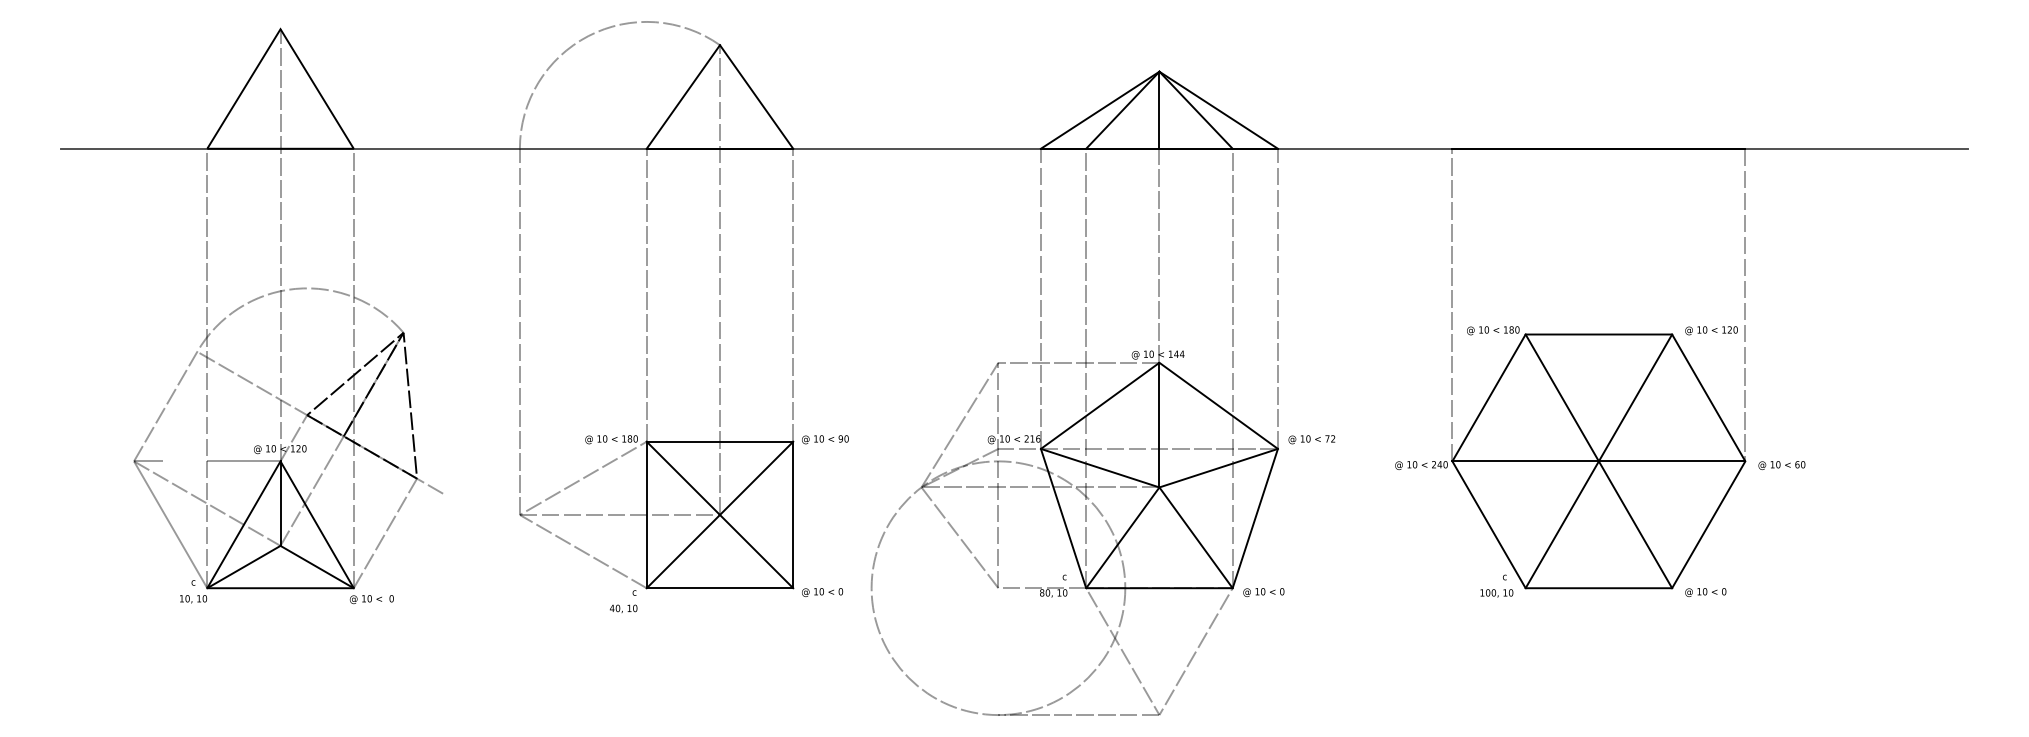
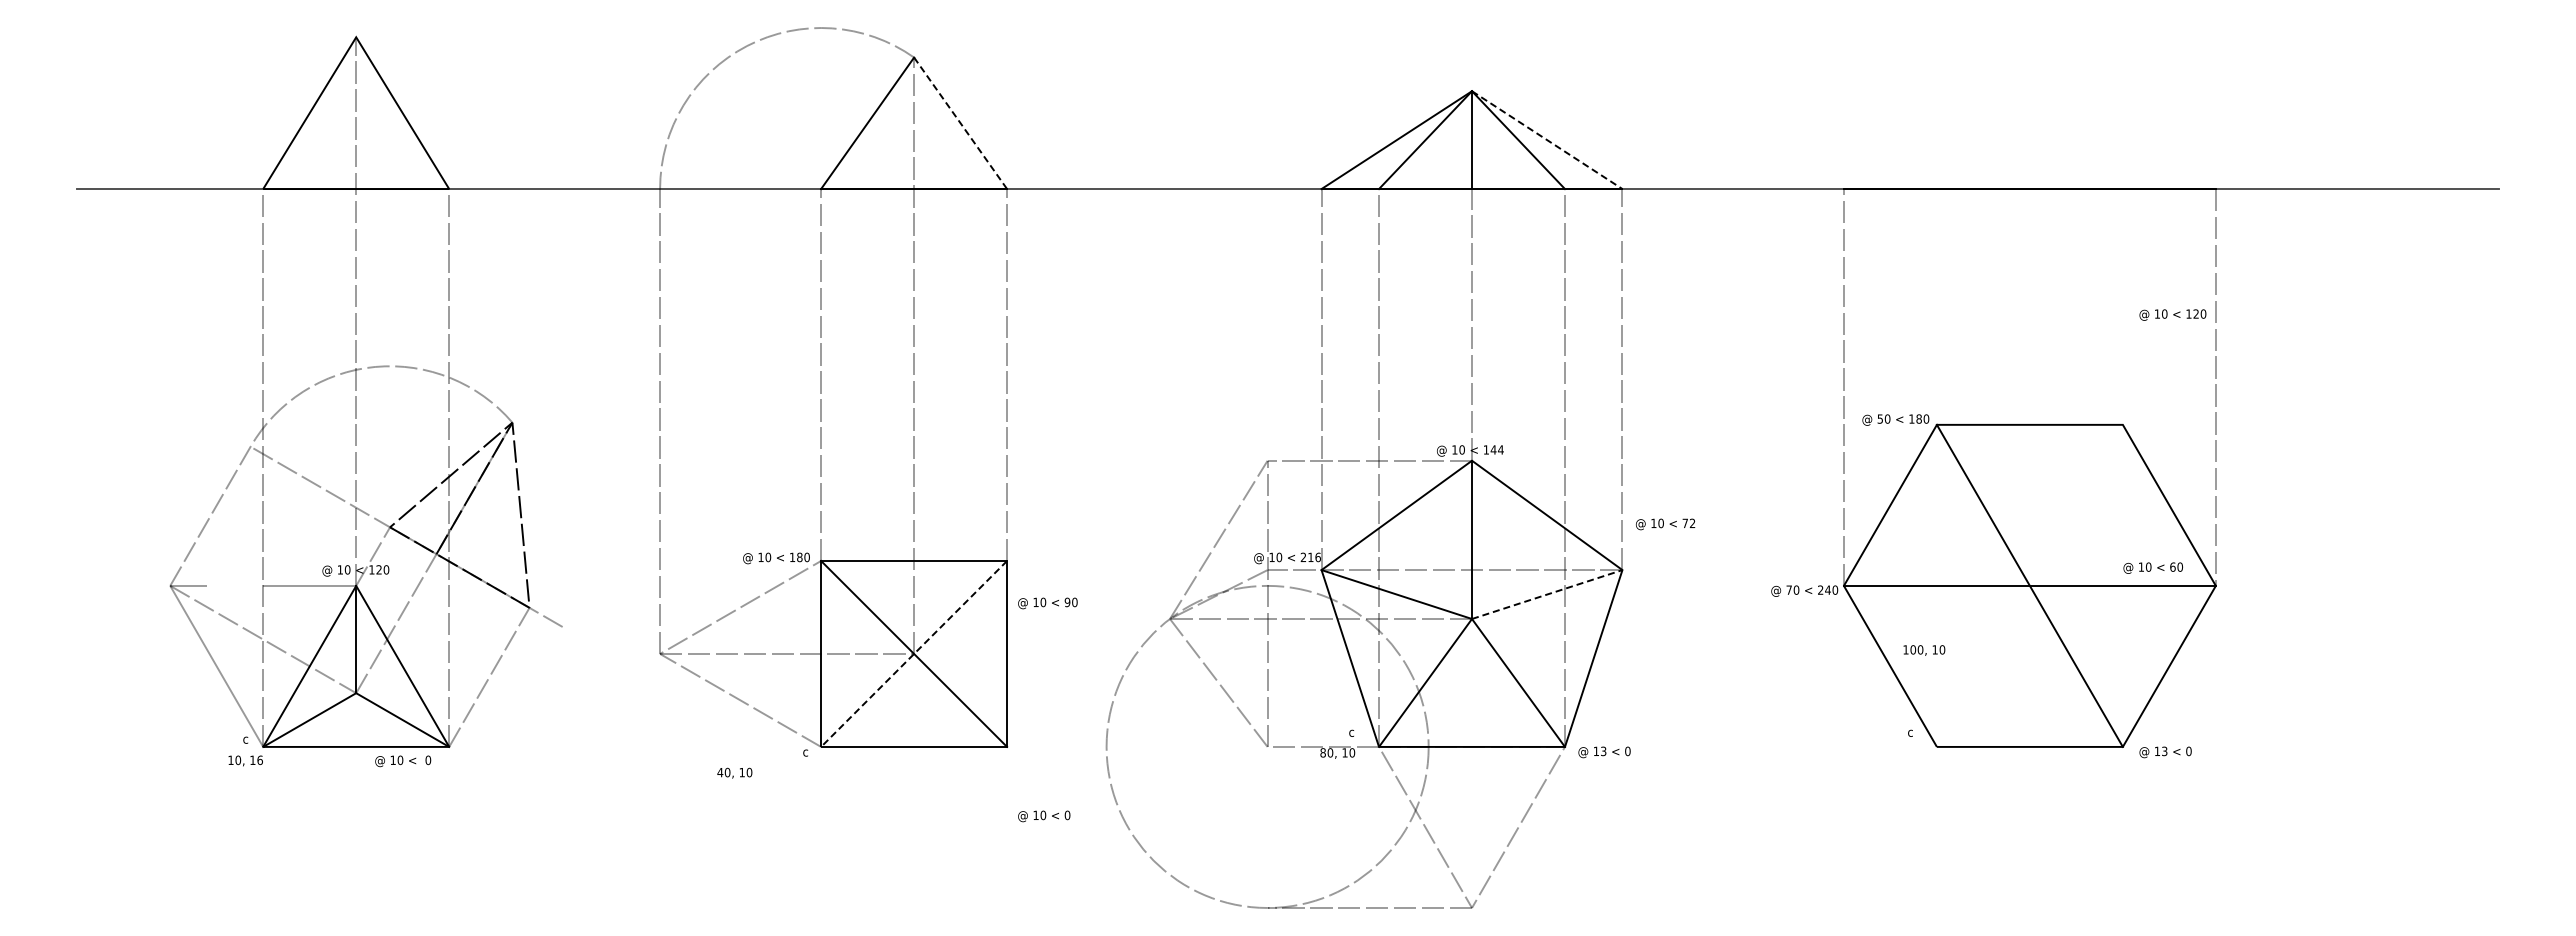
line: (756, 97) -> (960, 123), solid -> dashed
line: (1218, 110) -> (1547, 140), solid -> dashed
text: (1480, 329) -> (1879, 418), 10 -> 50
text: (1711, 330) -> (2172, 314), moved
text: (825, 439) -> (1047, 603), moved
text: (1311, 439) -> (1665, 524), moved
line: (1598, 461) -> (2029, 585), removed
text: (1408, 464) -> (1788, 589), 10 -> 70
text: (1781, 464) -> (2152, 567), moved
line: (1218, 468) -> (1547, 594), solid -> dashed
line: (719, 515) -> (913, 654), solid -> dashed
text: (1263, 591) -> (1603, 751), 10 -> 13
text: (1704, 591) -> (2164, 751), 10 -> 13
text: (822, 592) -> (1044, 816), moved
text: (1496, 593) -> (1924, 650), moved
text: (204, 598) -> (259, 759), 10 -> 16
text: (372, 599) -> (403, 761), moved
text: (623, 608) -> (734, 772), moved

